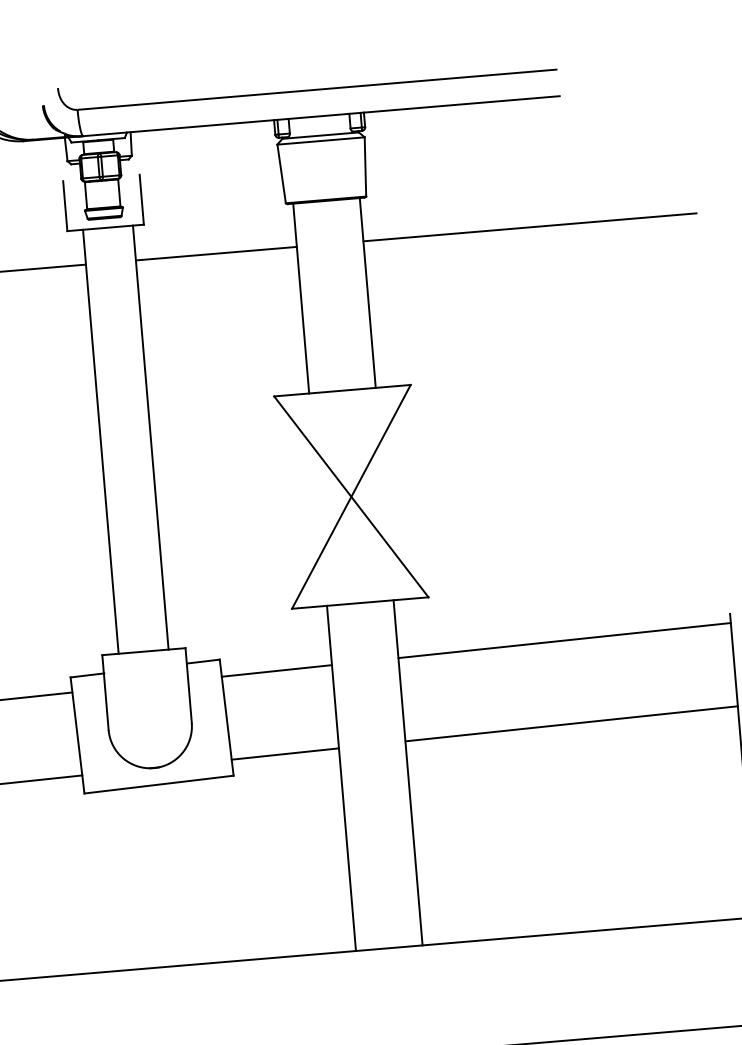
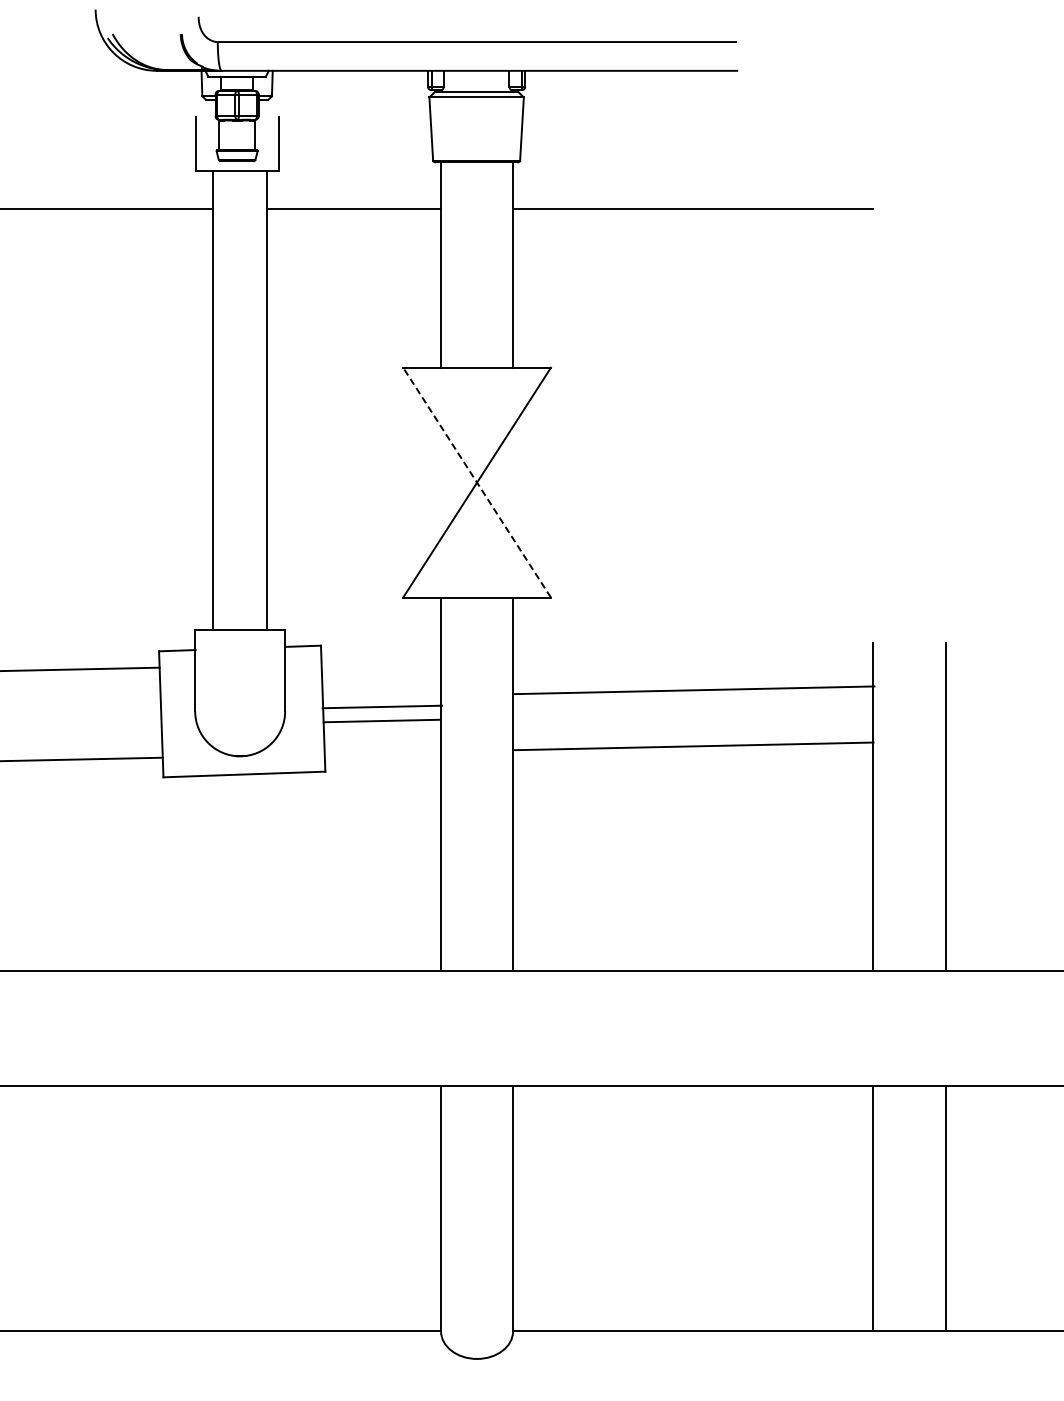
line: (351, 496) -> (477, 482), solid -> dashed
line: (564, 640) -> (694, 690), moved
line: (277, 670) -> (382, 706), moved
line: (284, 753) -> (381, 720), moved

